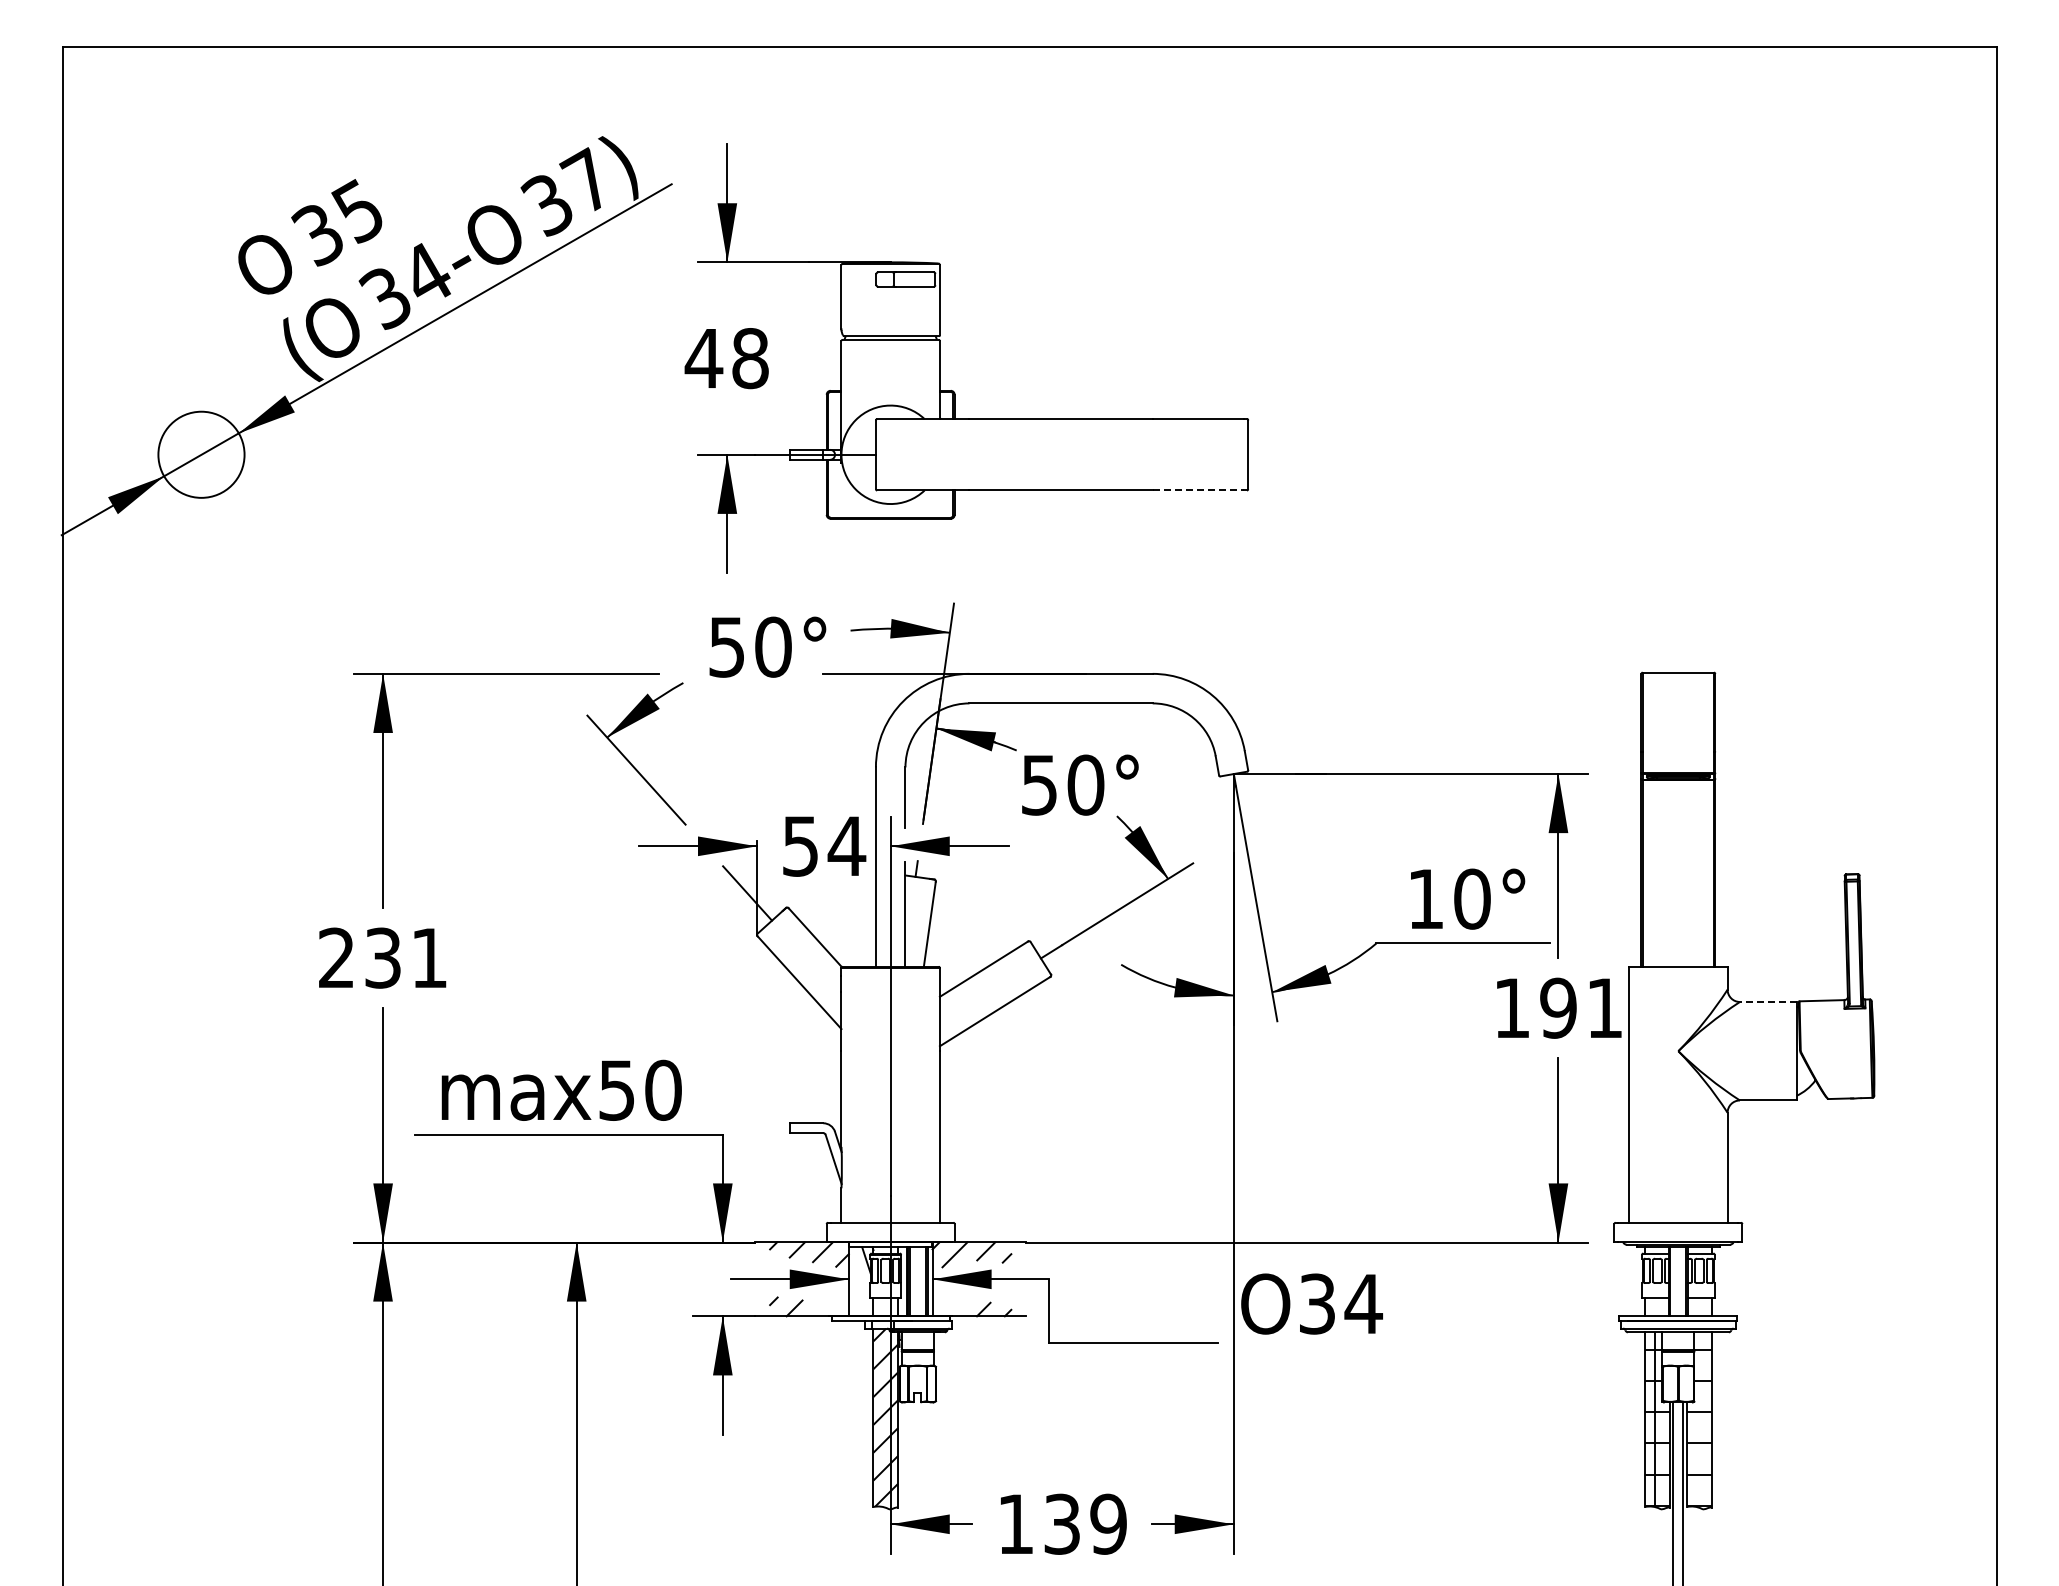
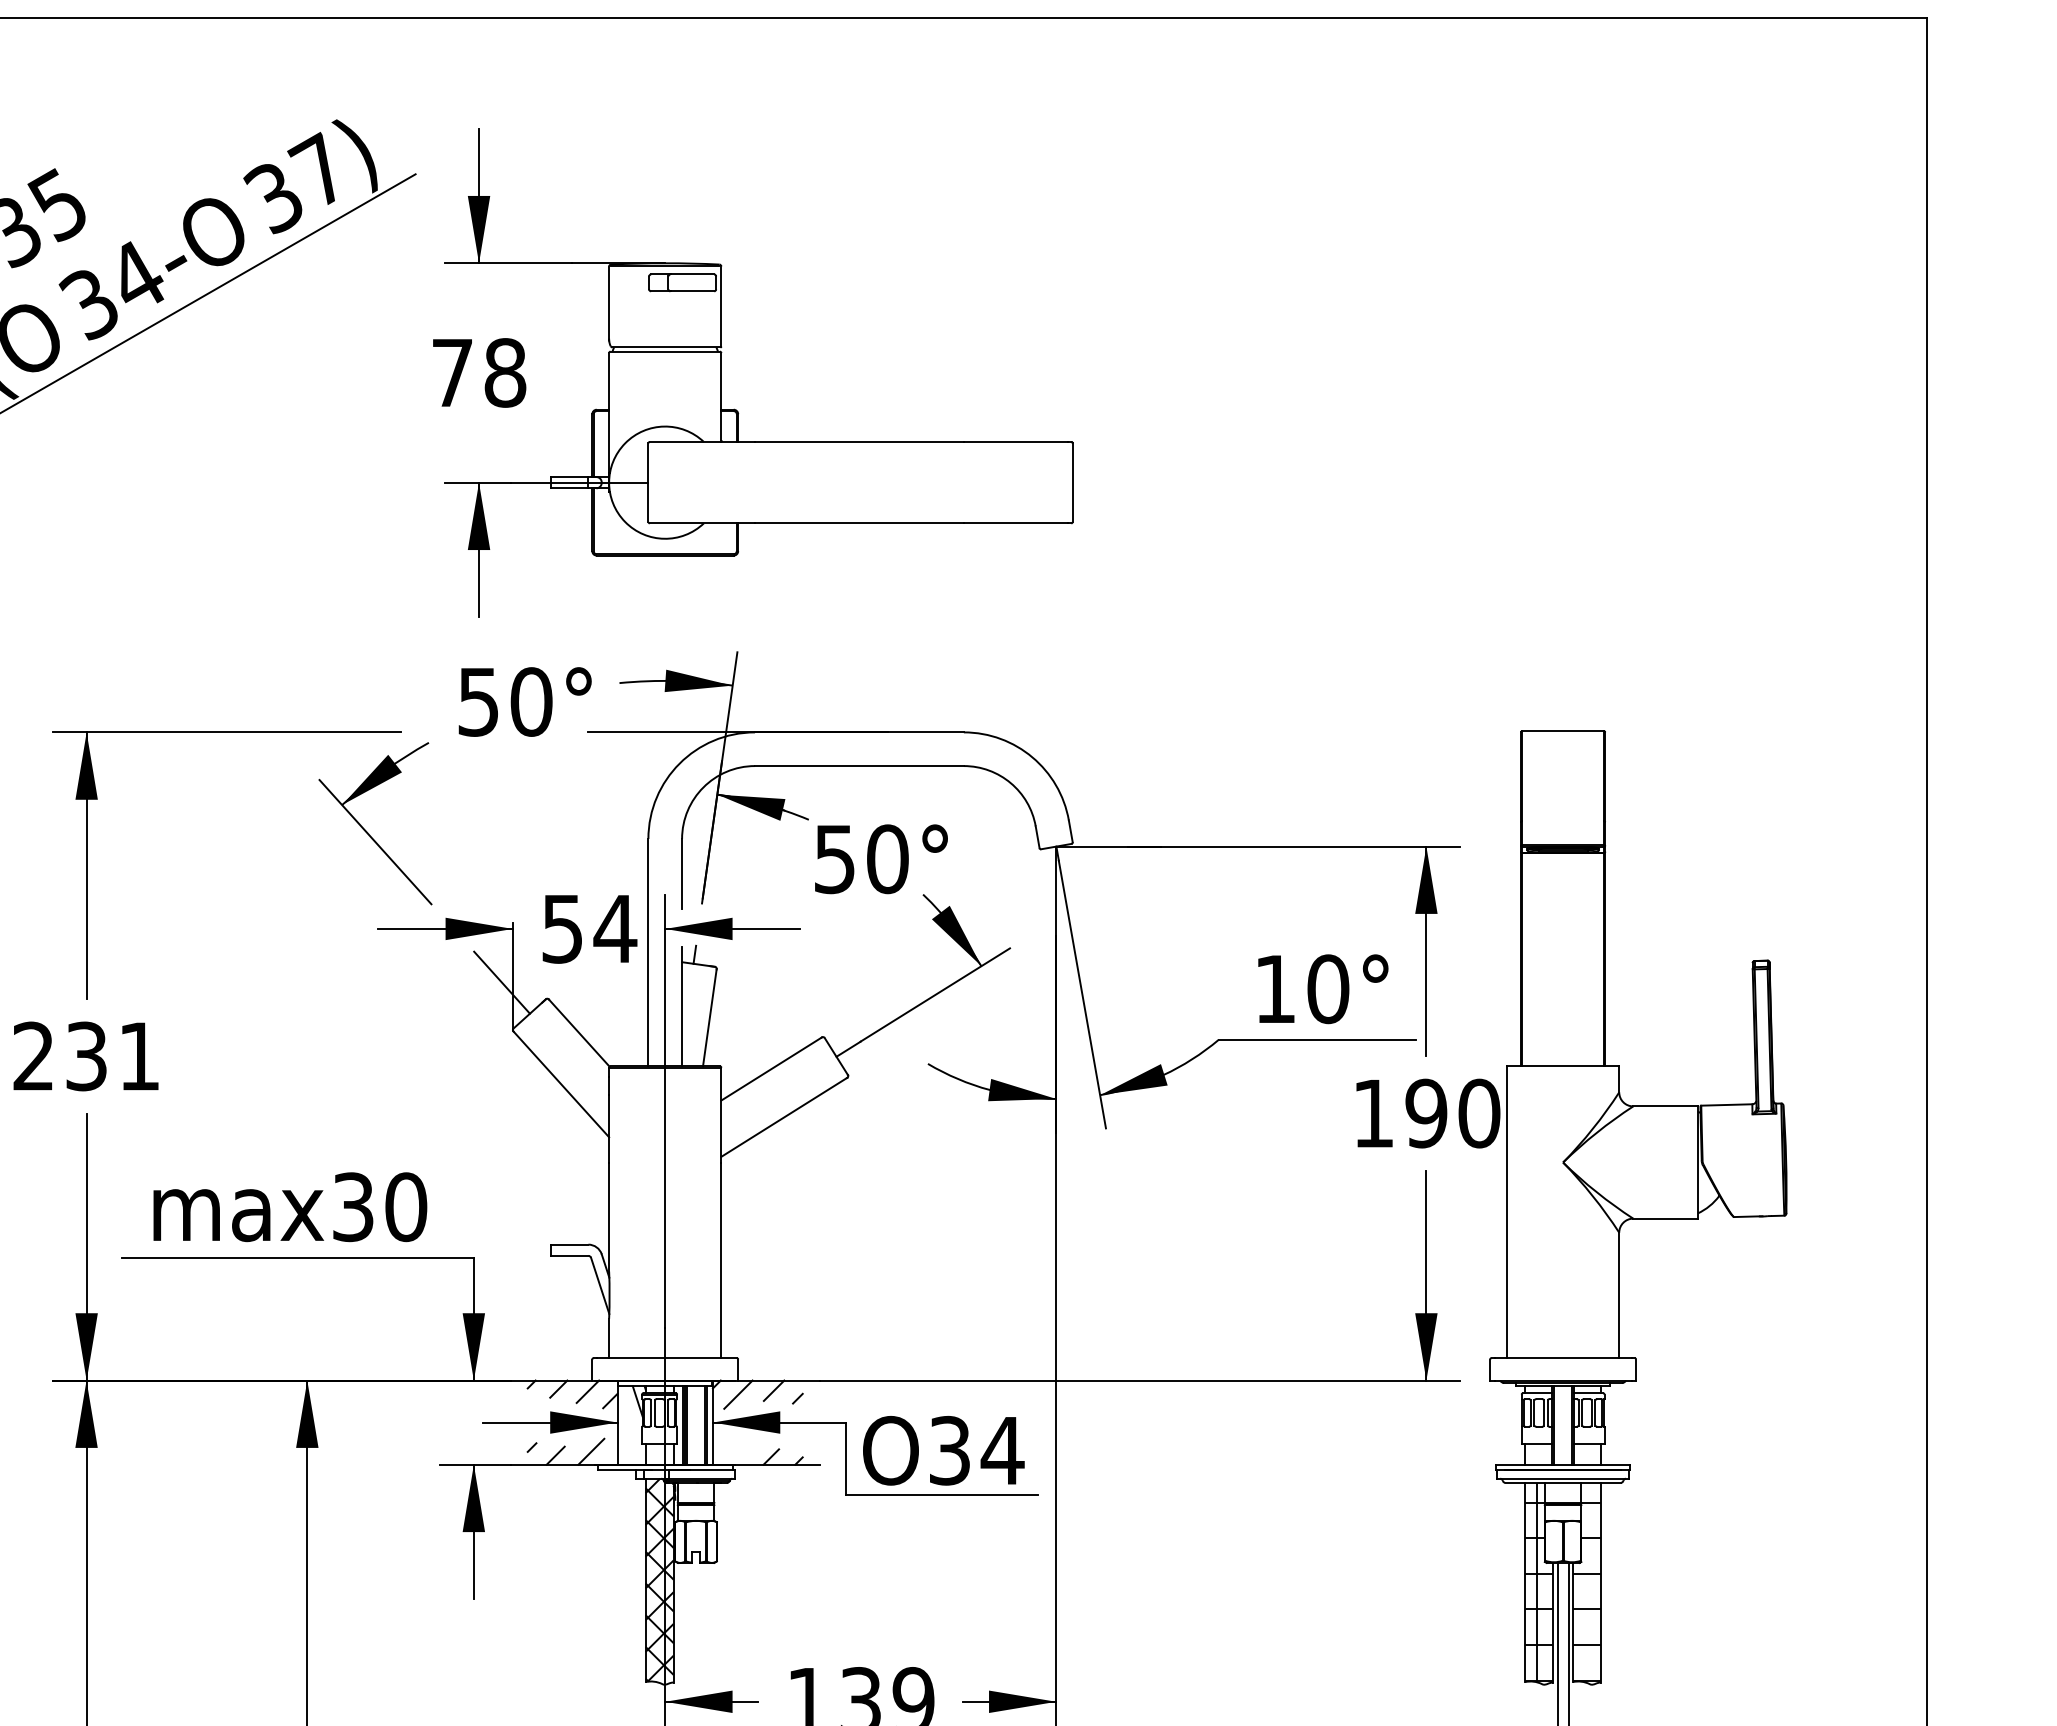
text: (703, 358) -> (451, 372), 48 -> 78
line: (1198, 490) -> (1016, 523), dashed -> solid
line: (1767, 1001) -> (1664, 1105), dashed -> solid
text: (1604, 1007) -> (1478, 1112), 191 -> 190
text: (616, 1089) -> (352, 1206), max50 -> max30
text: (1311, 1303) -> (943, 1450), moved
line: (825, 1304) -> (590, 1451), added
hatch: (885, 1419) -> (659, 1582), added

